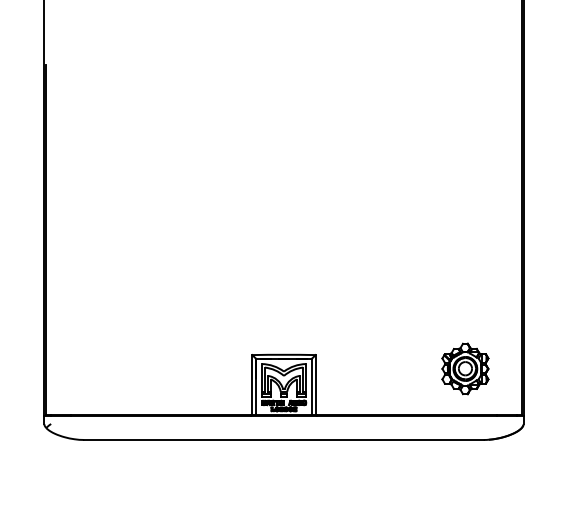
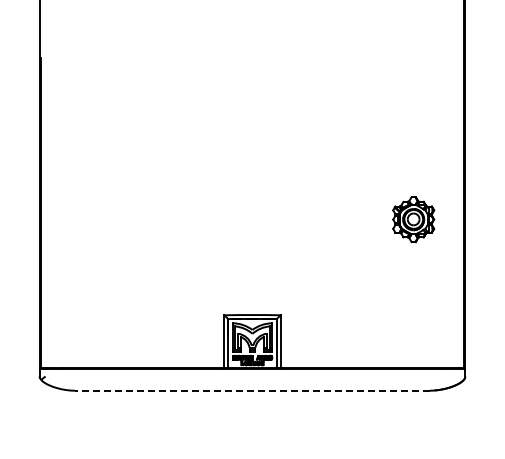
part: (465, 368) -> (413, 219), moved
line: (284, 439) -> (252, 390), solid -> dashed

